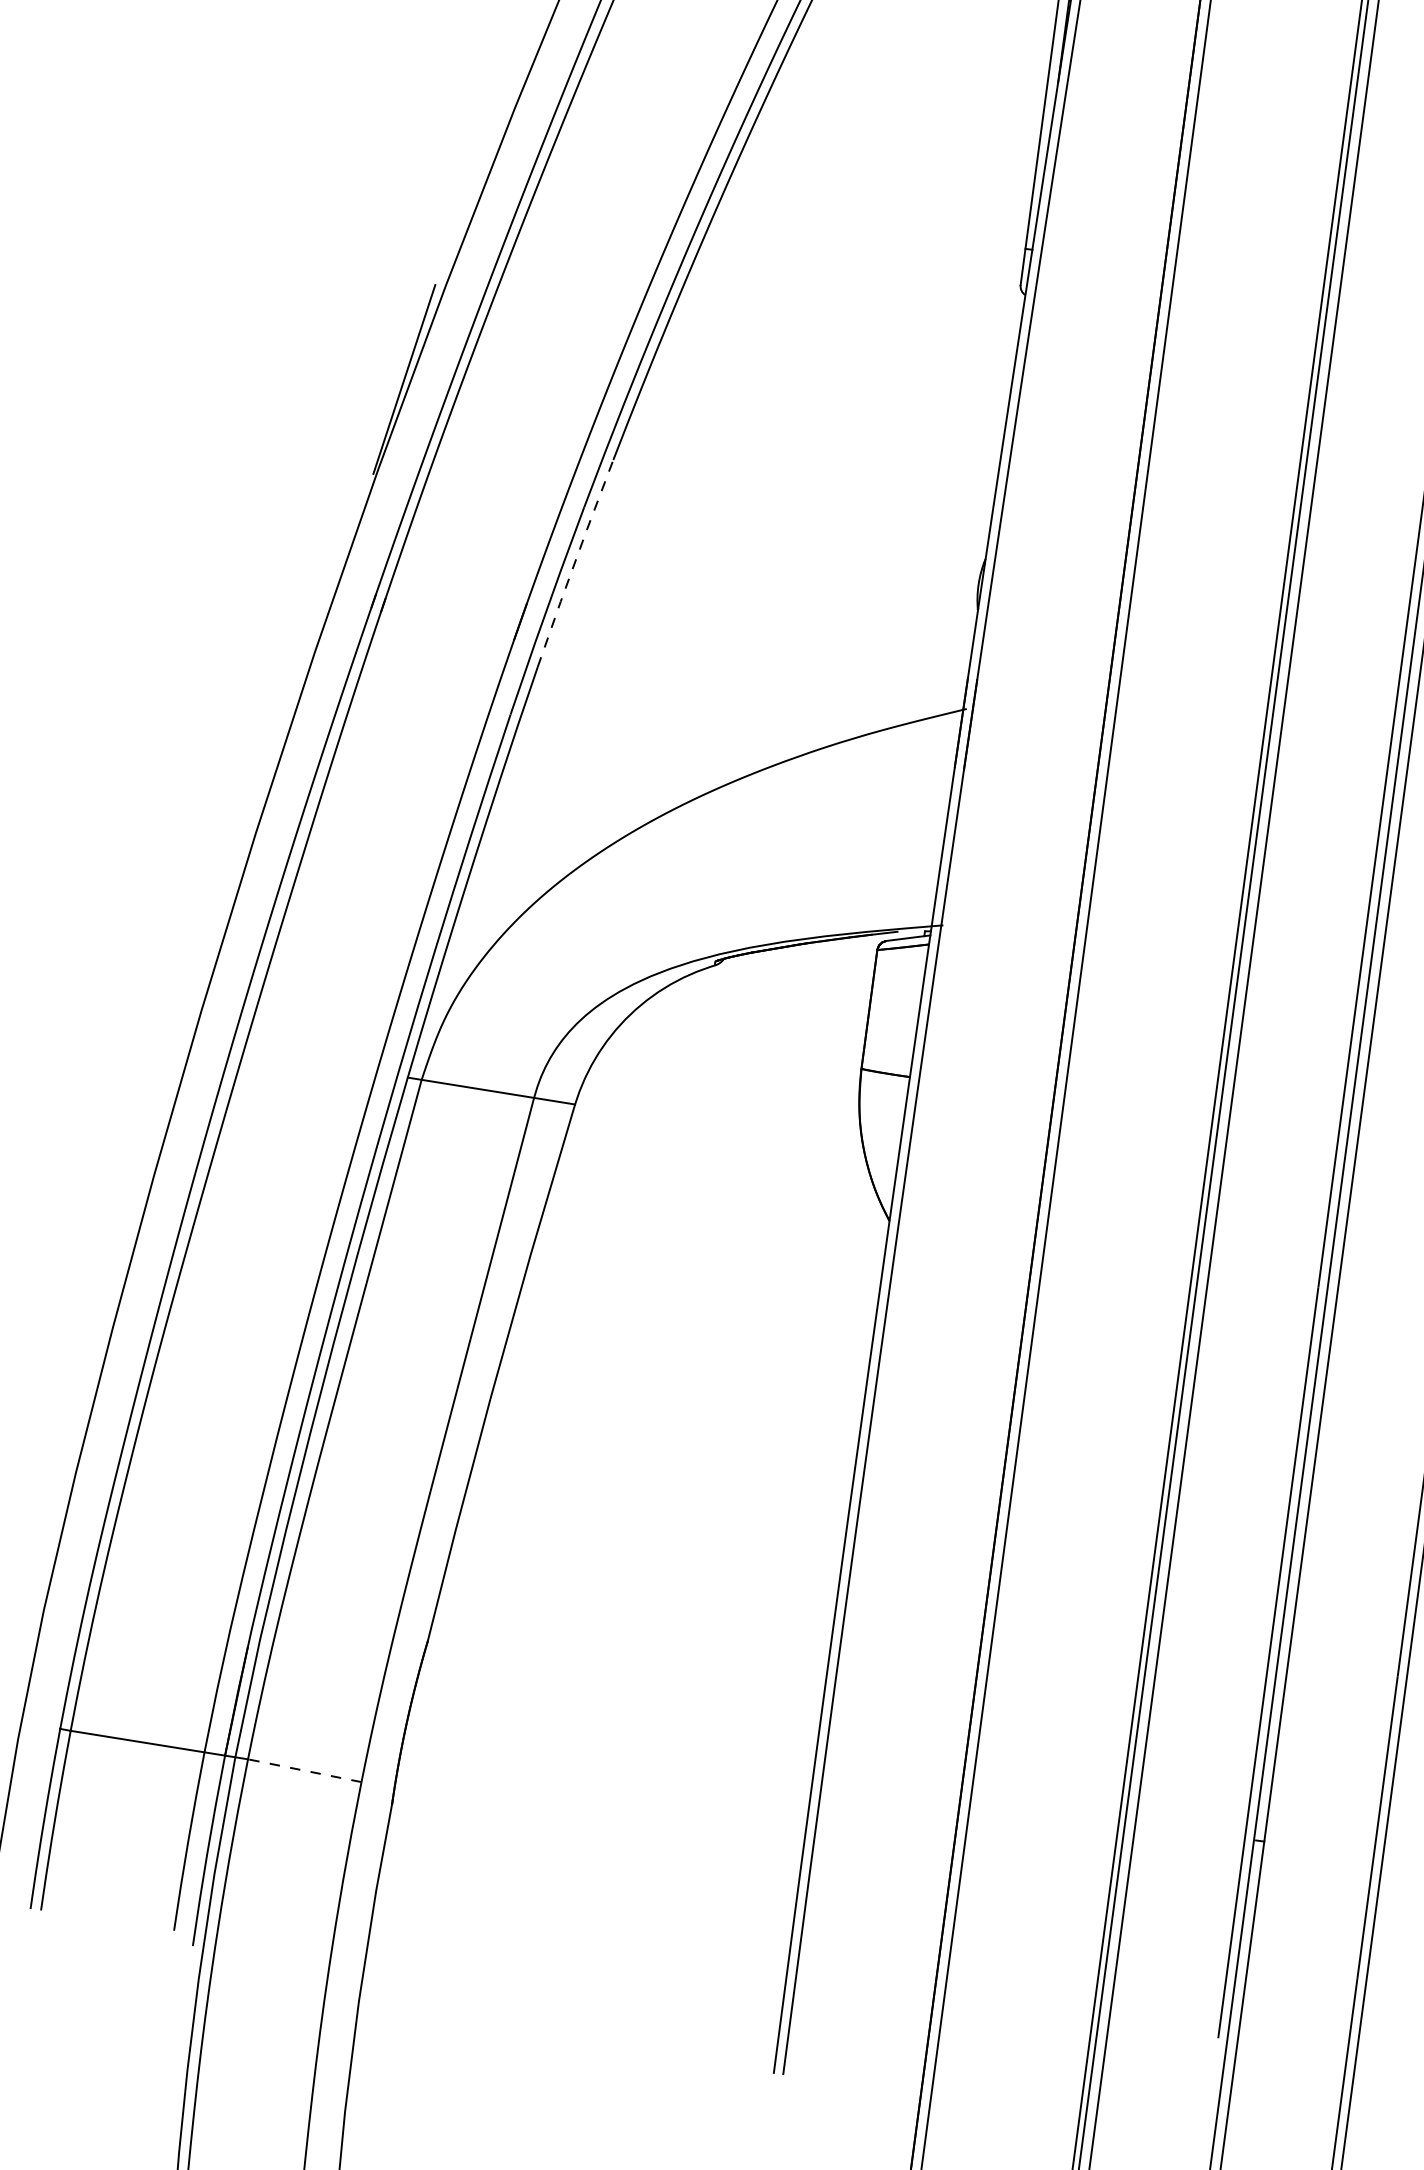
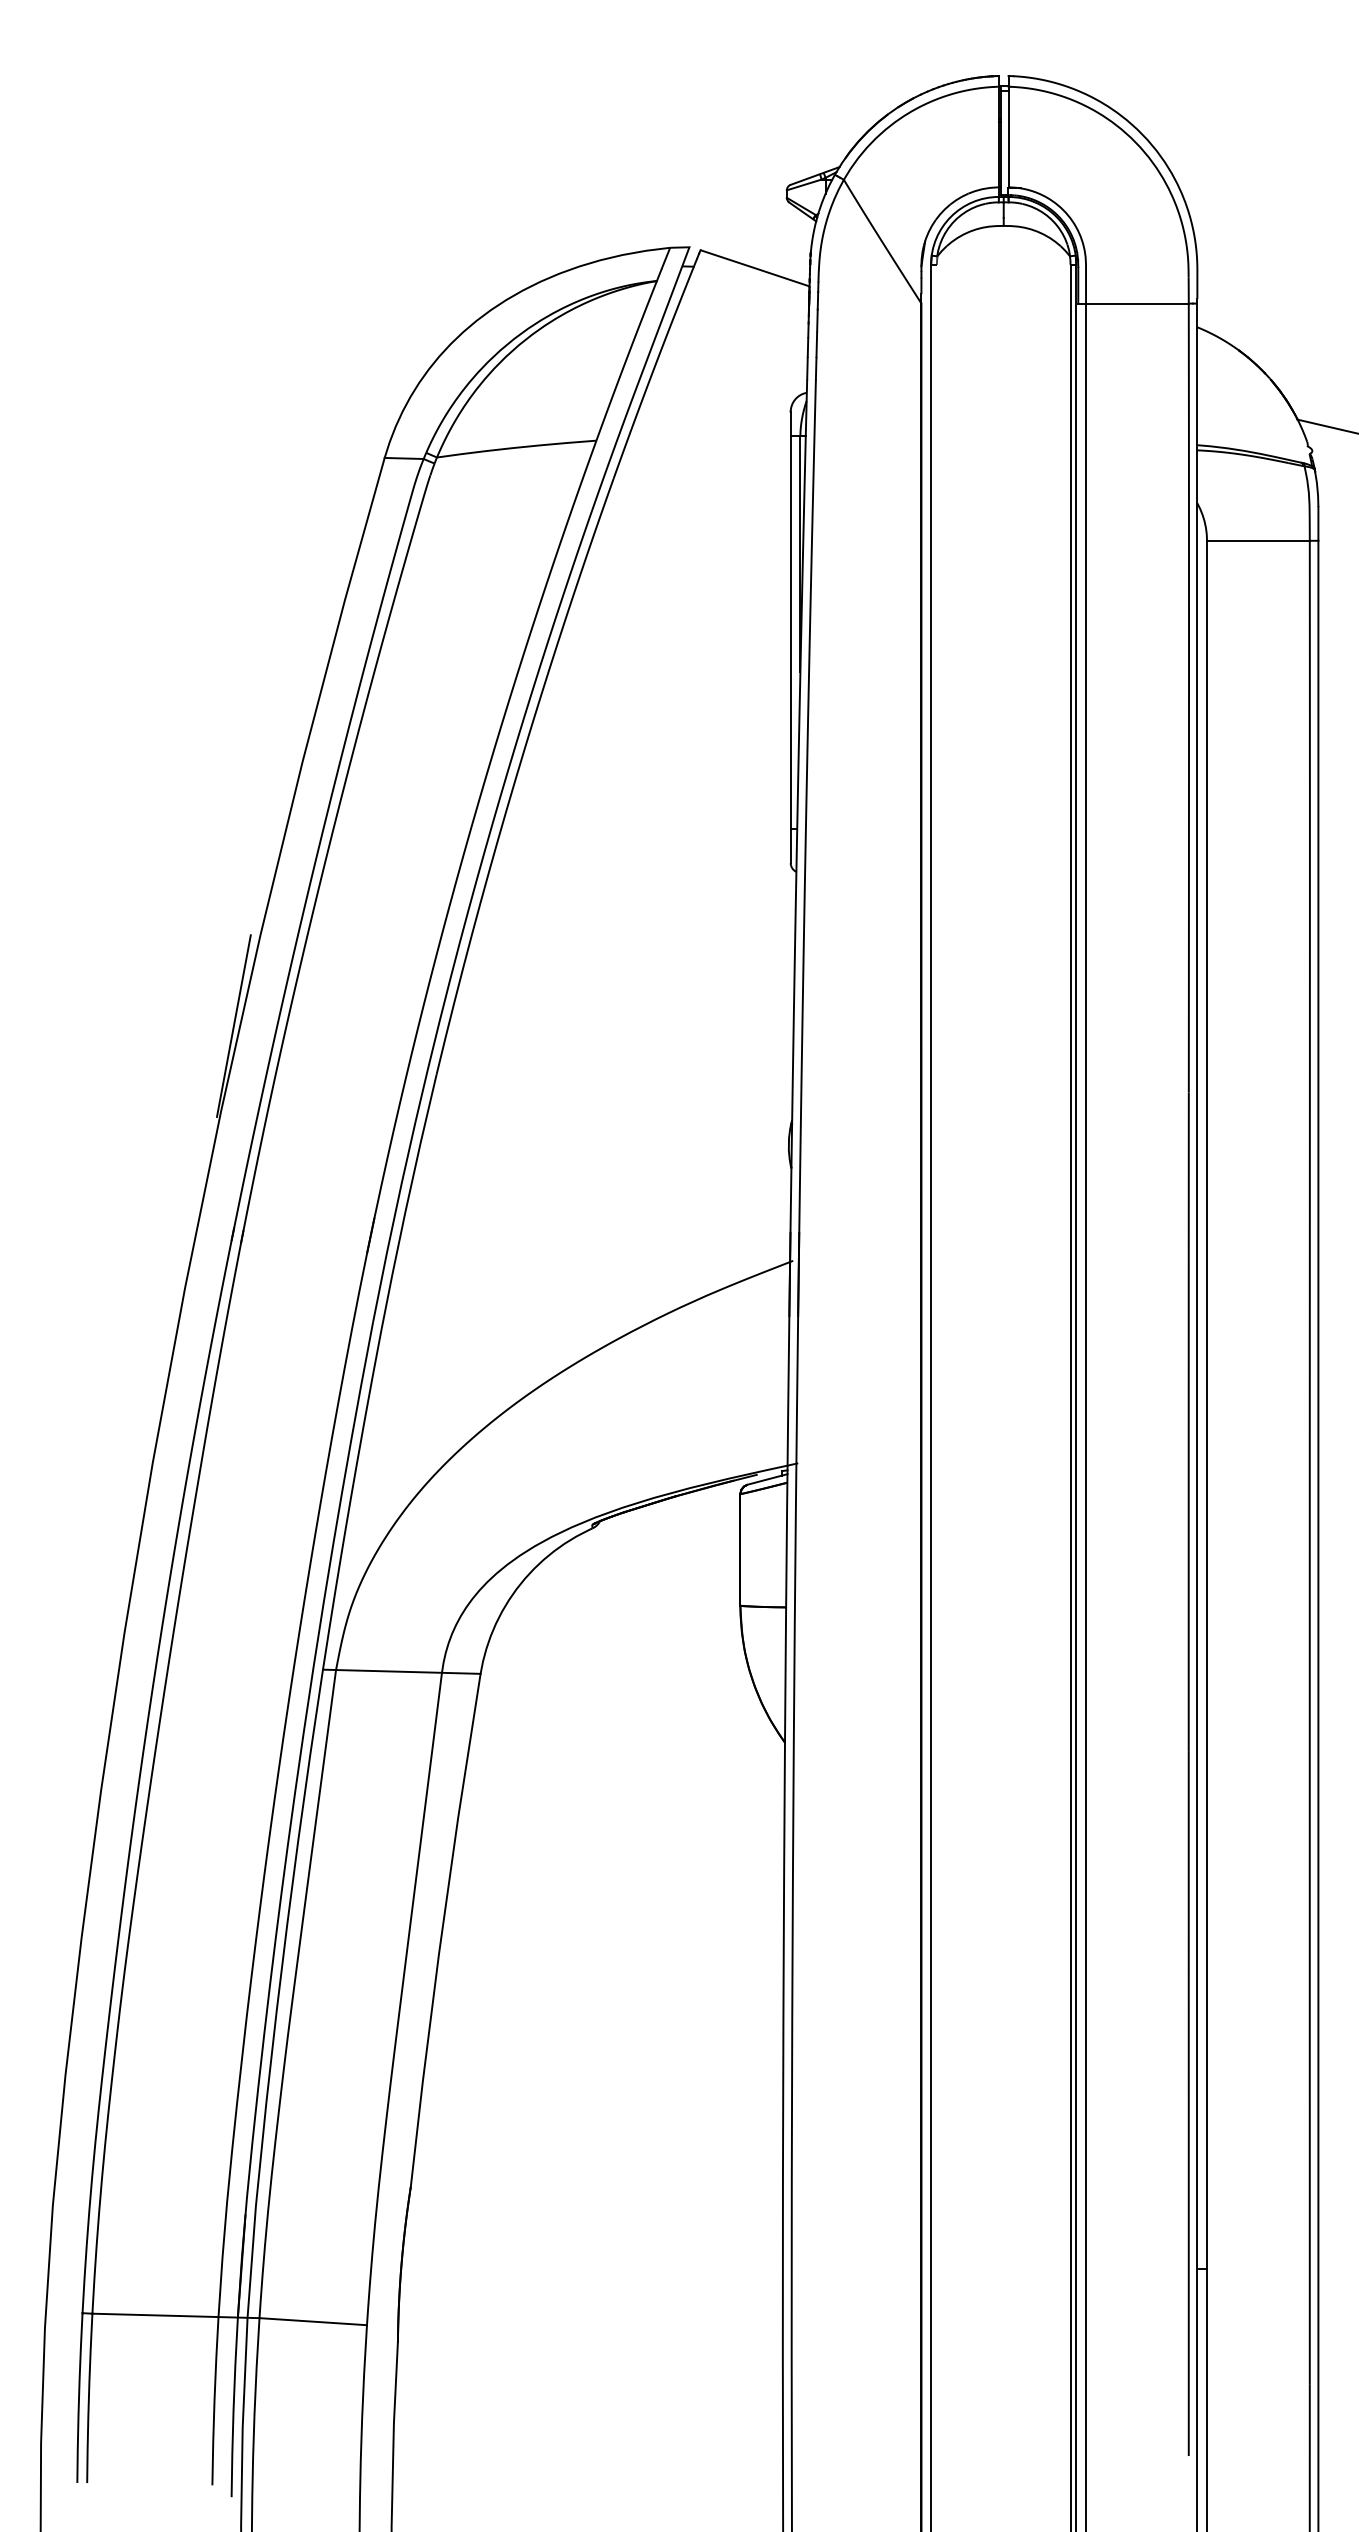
line: (574, 561) -> (413, 1173), dashed -> solid
line: (305, 1770) -> (313, 2321), dashed -> solid

